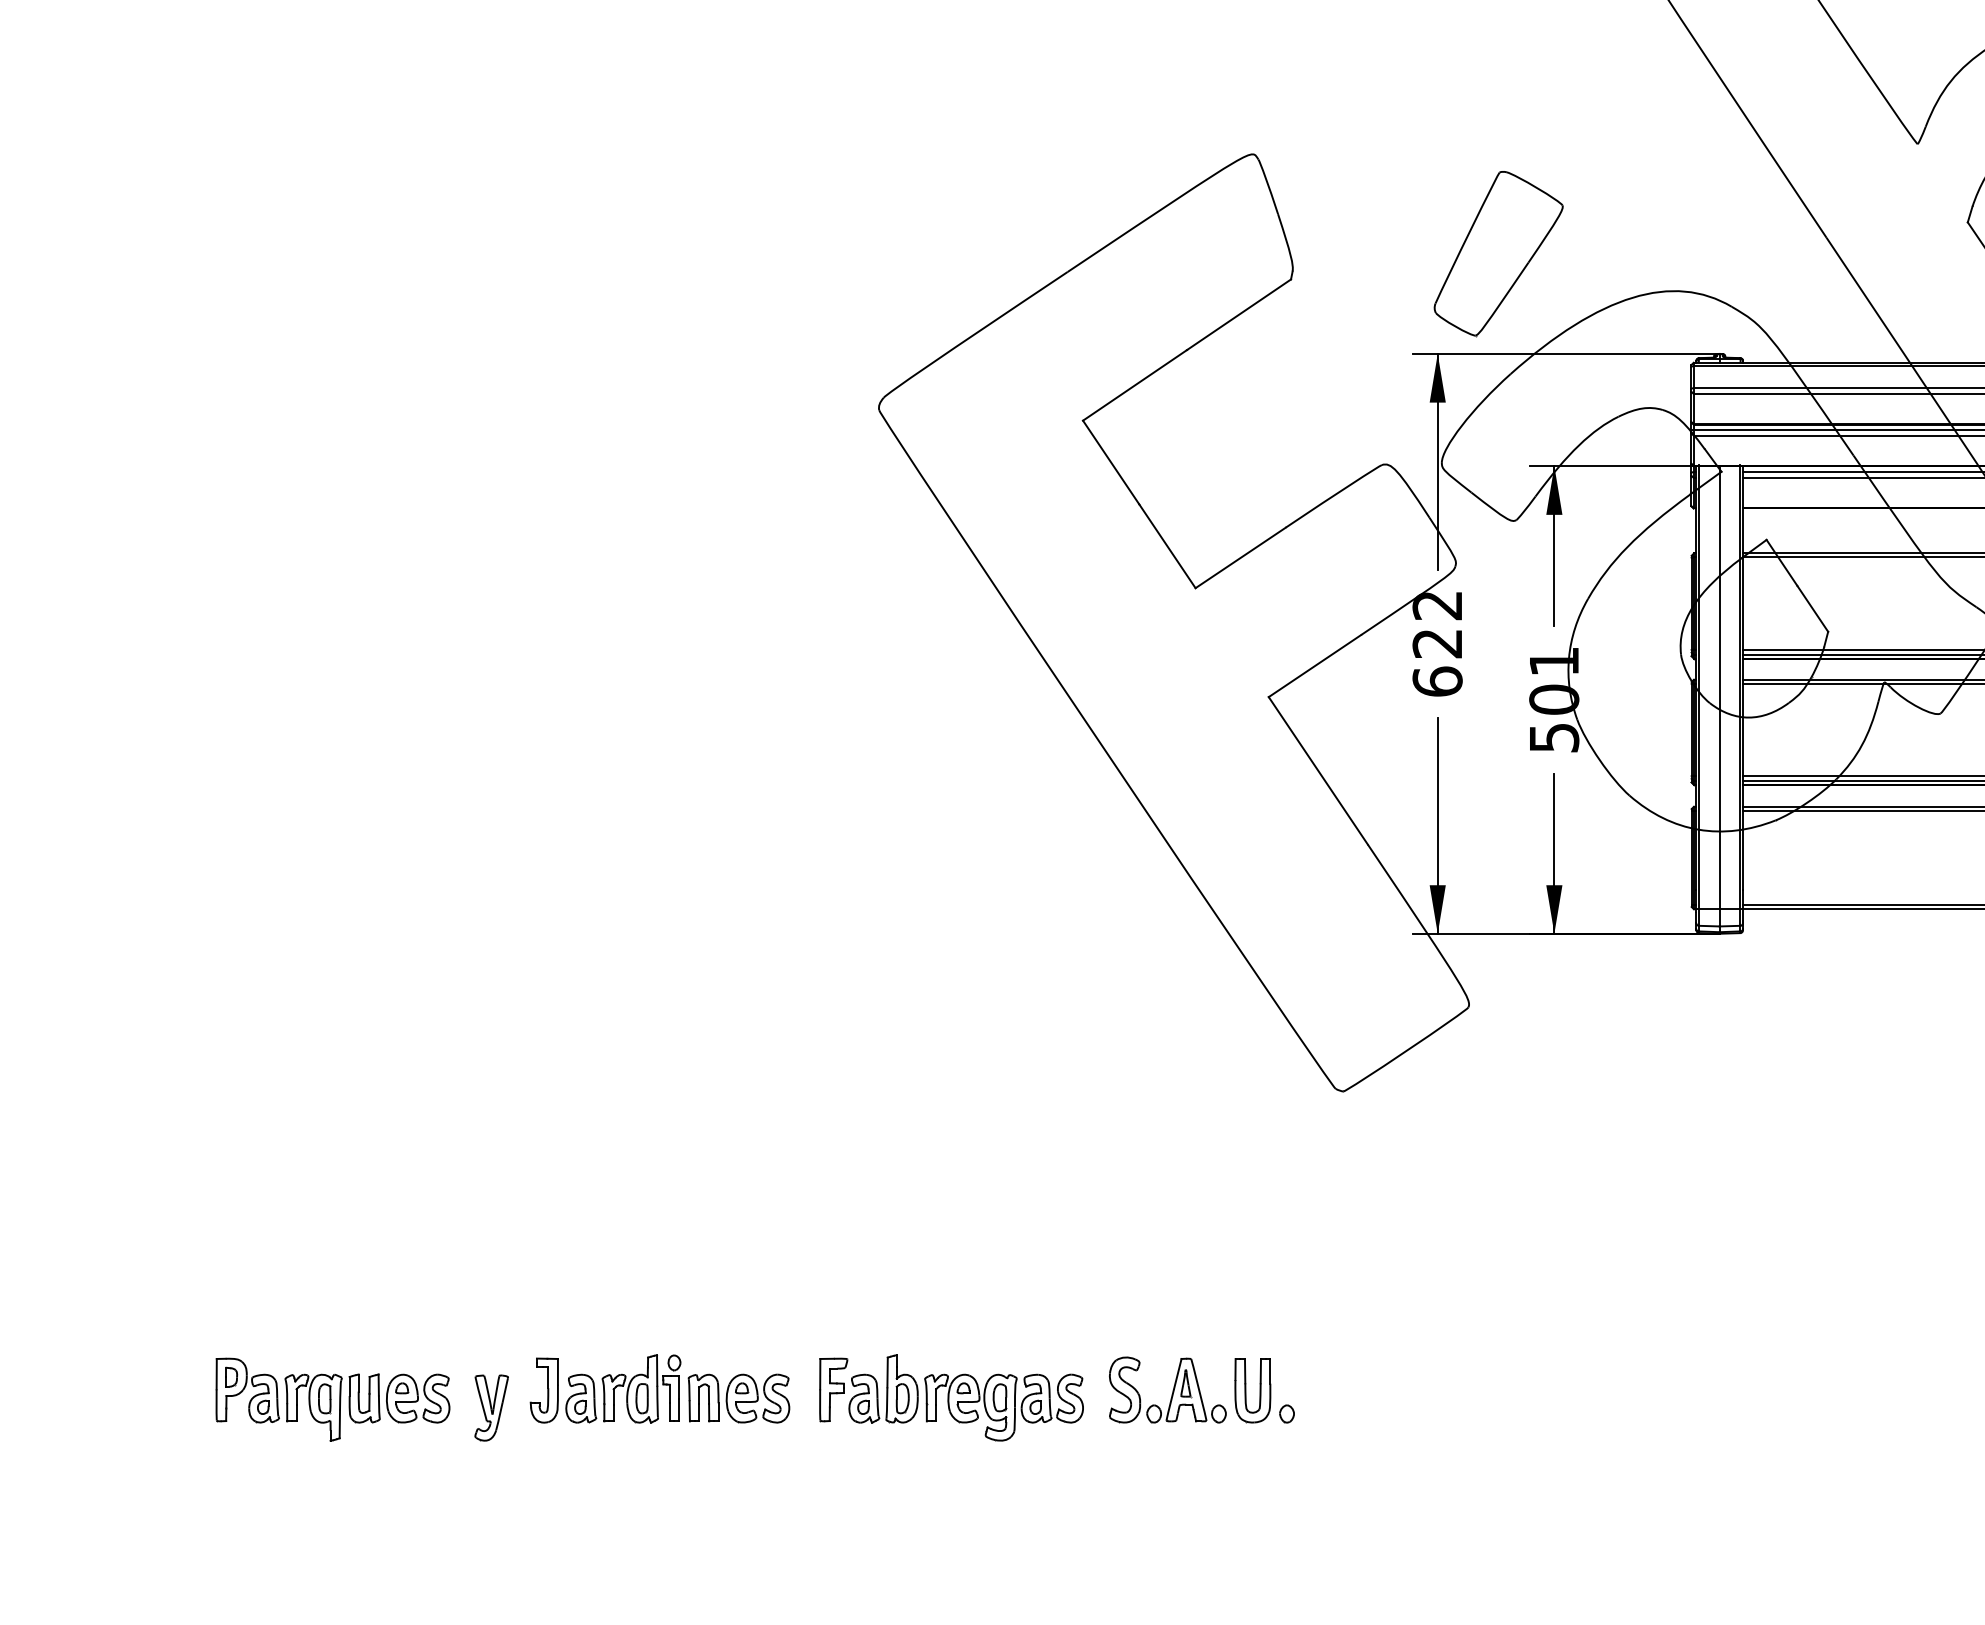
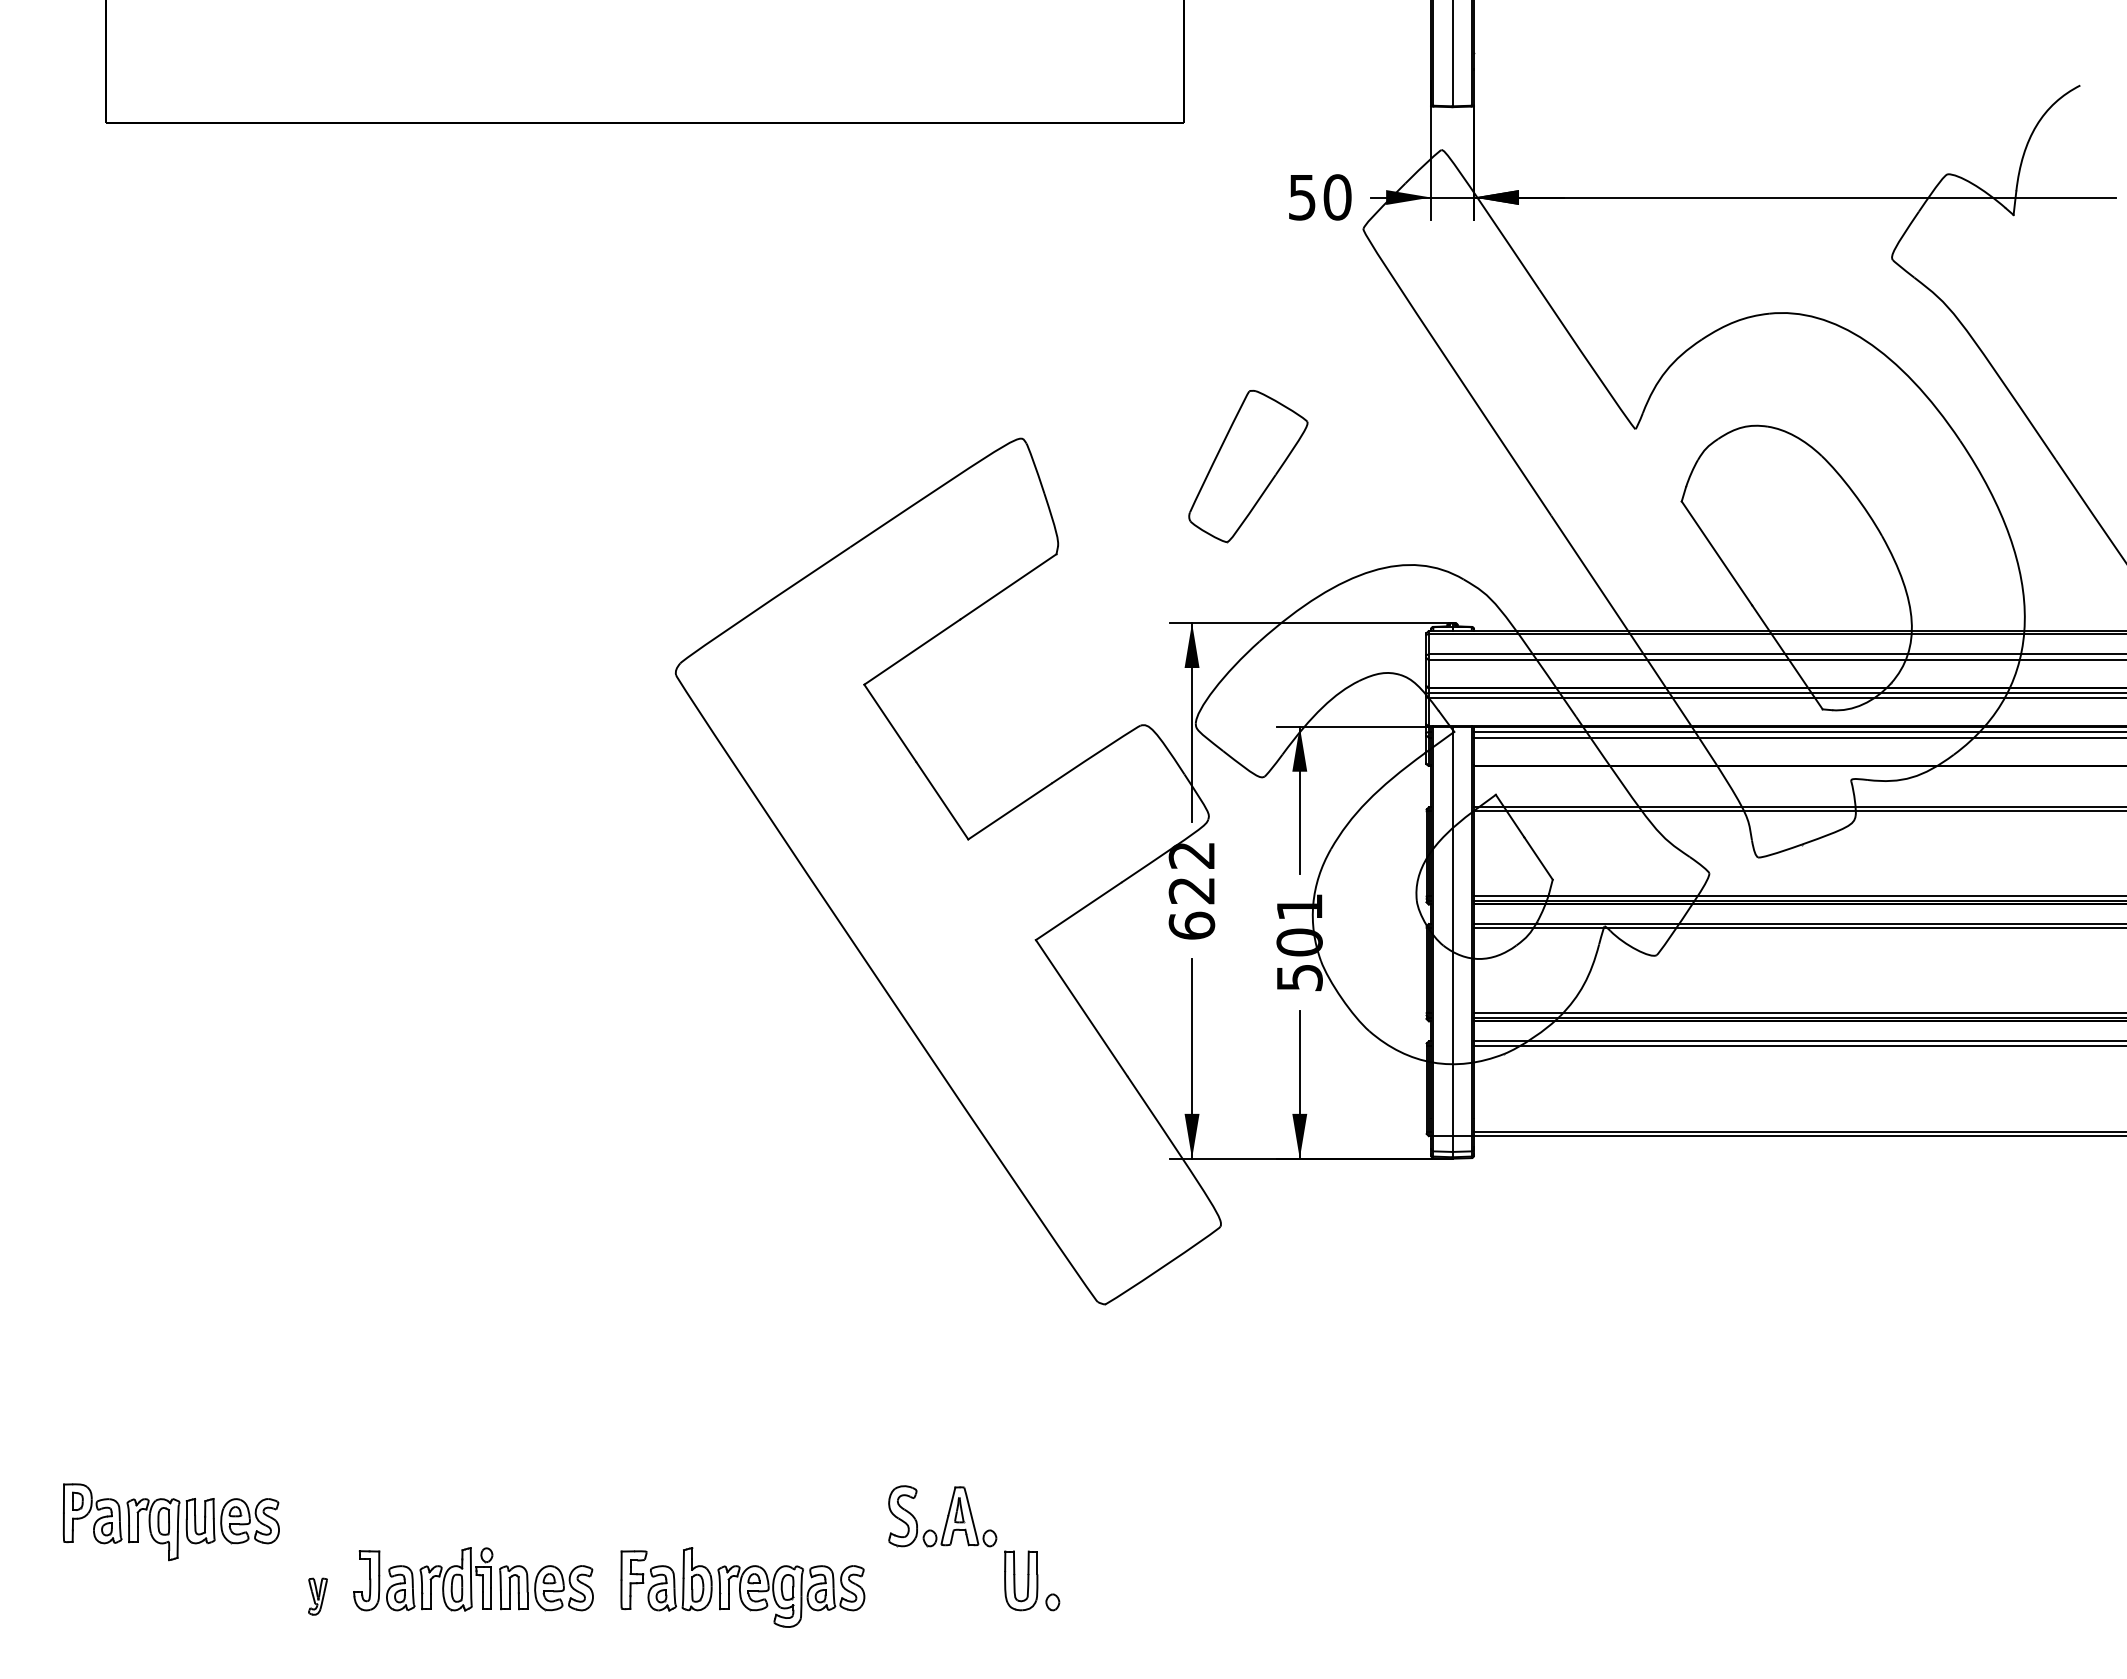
part: (1498, 253) -> (1248, 466), moved
part: (1167, 1390) -> (942, 1516), moved
part: (333, 1400) -> (171, 1522), moved
part: (491, 1407) -> (317, 1596), size x0.6

